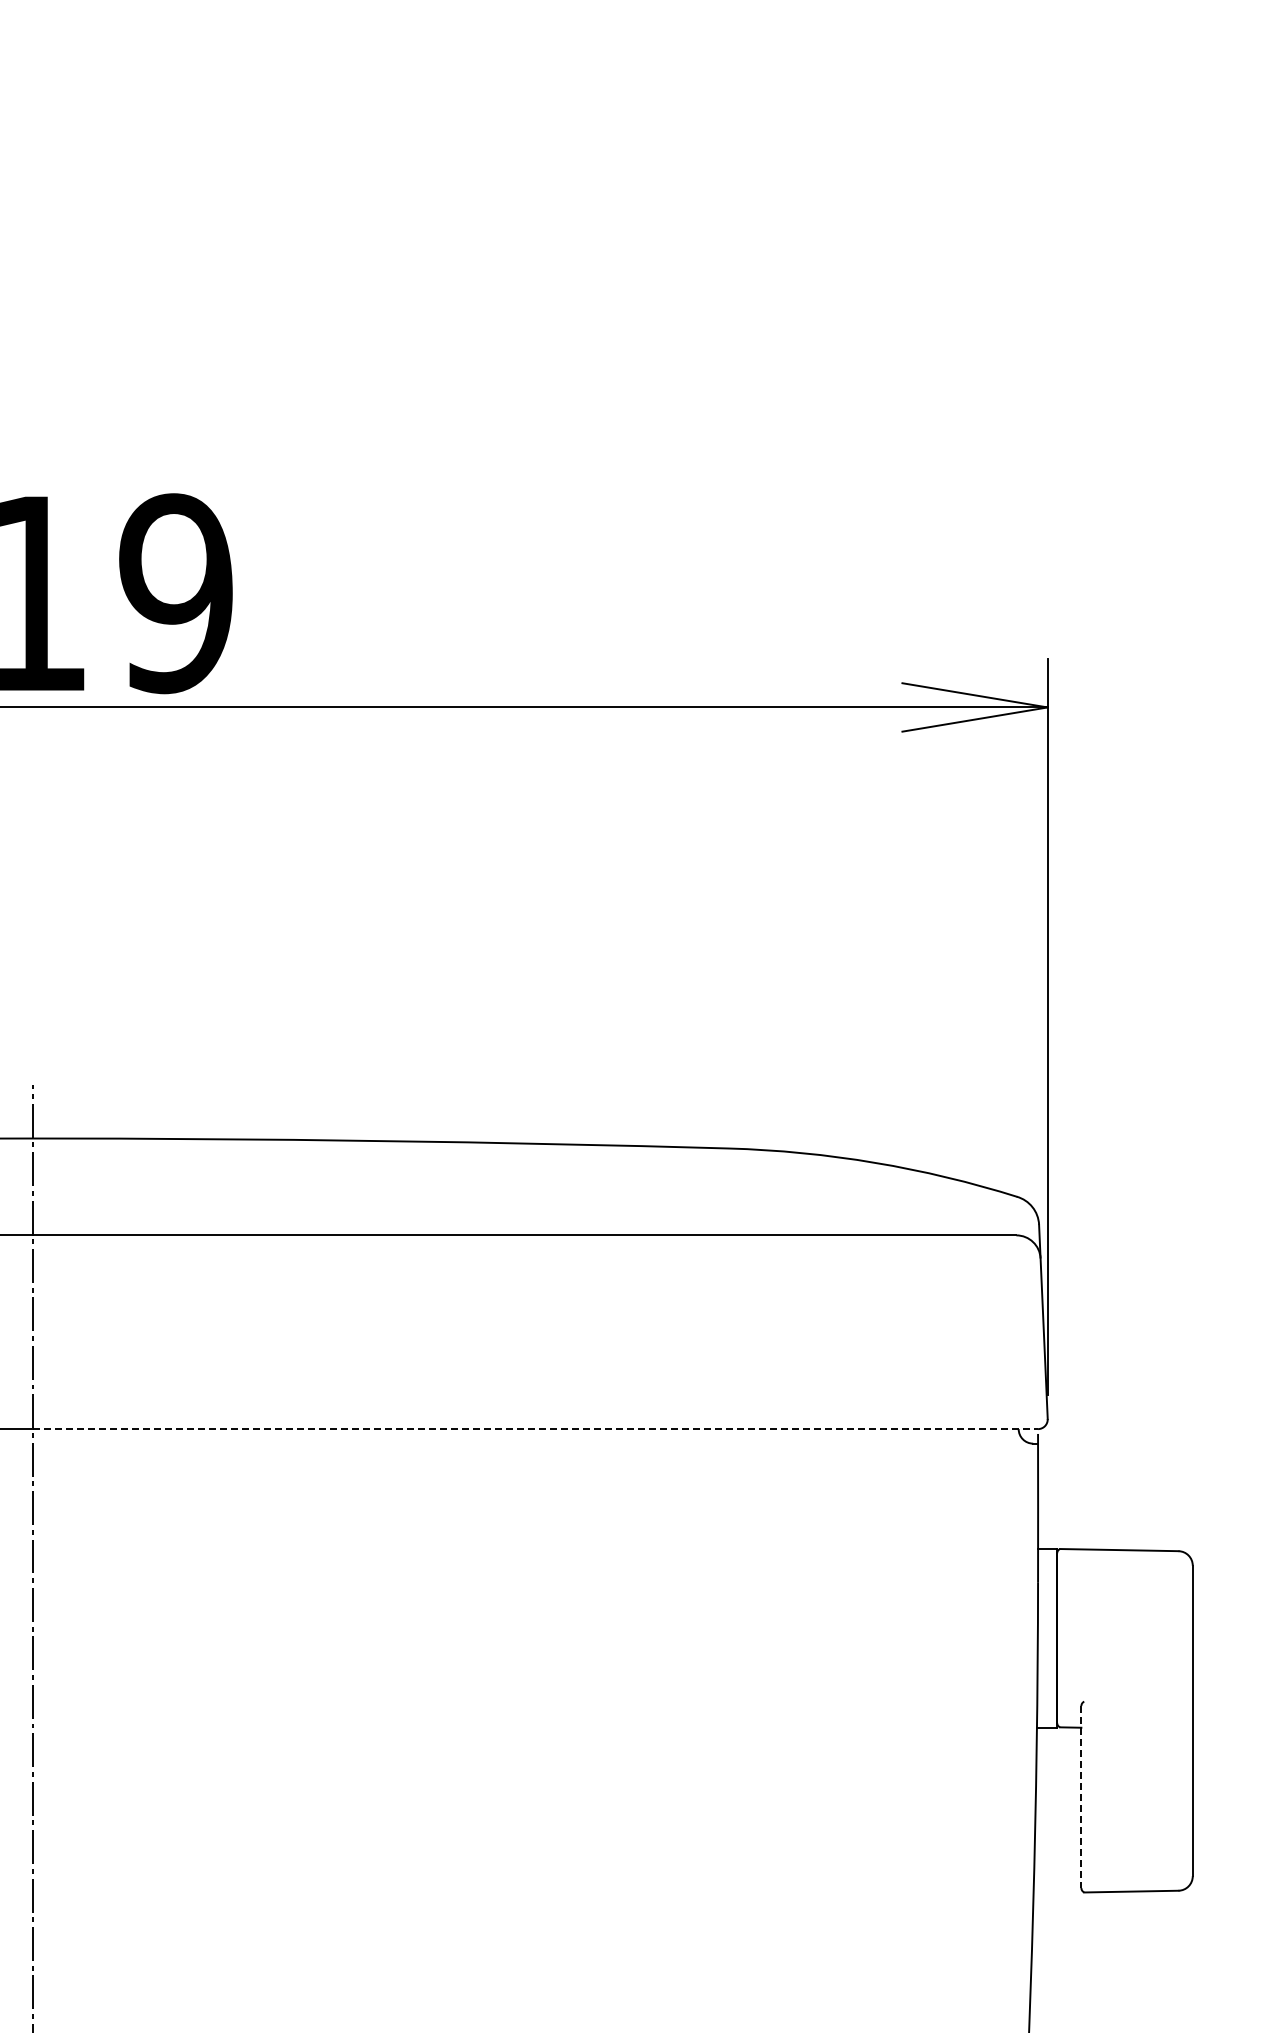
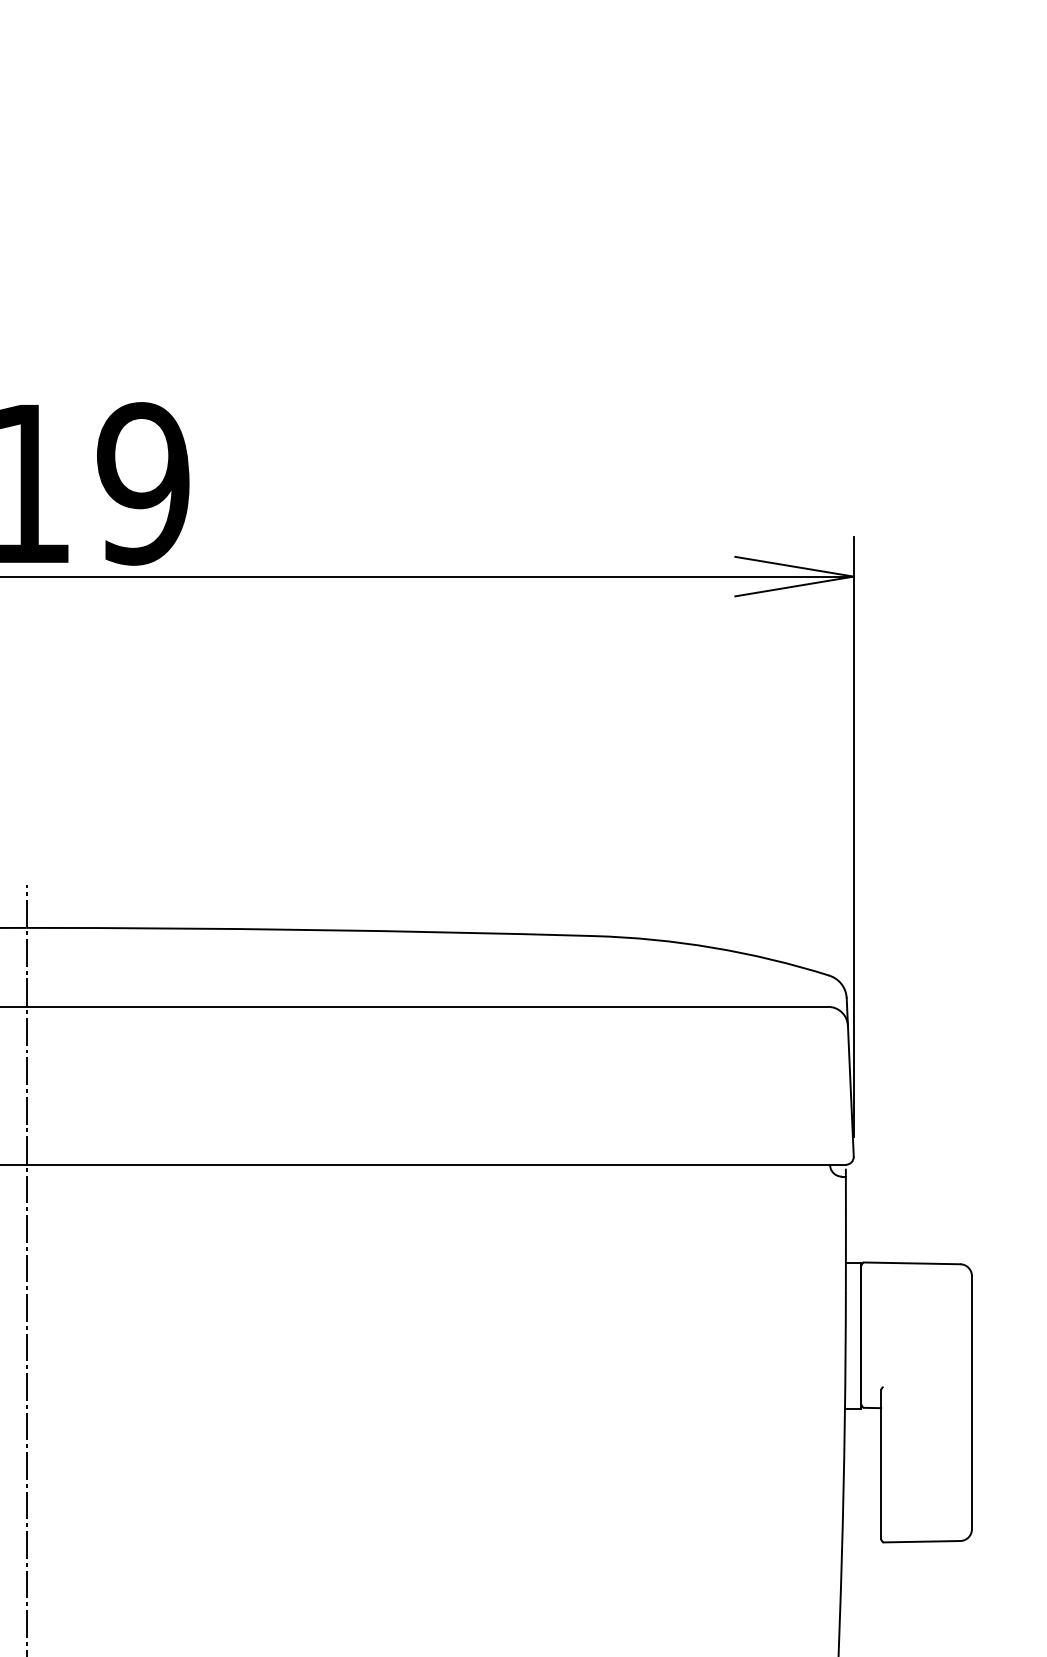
line: (535, 1429) -> (436, 1165), dashed -> solid
line: (1081, 1797) -> (881, 1465), dashed -> solid

